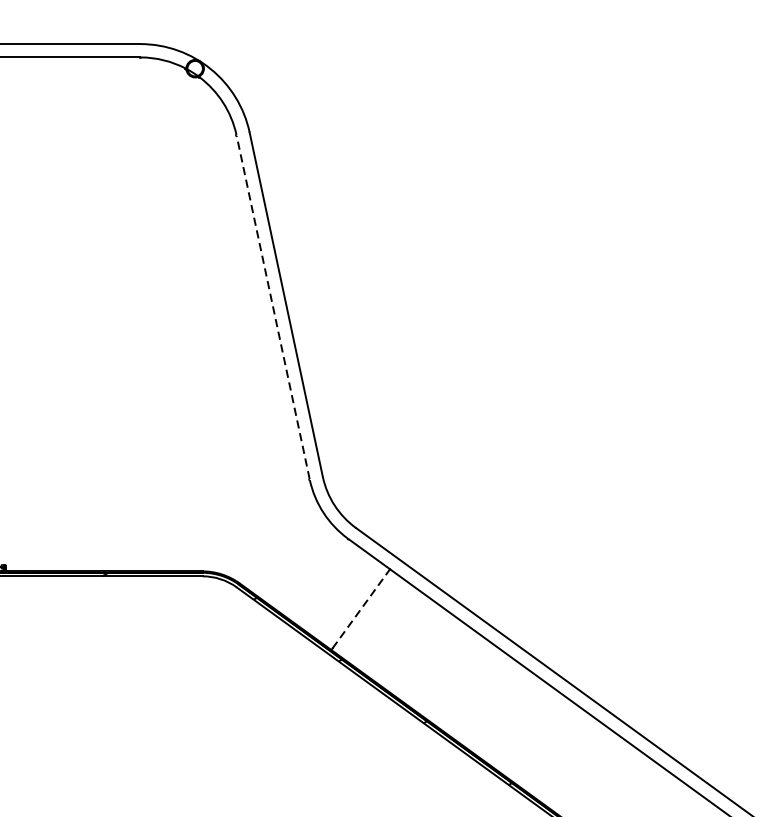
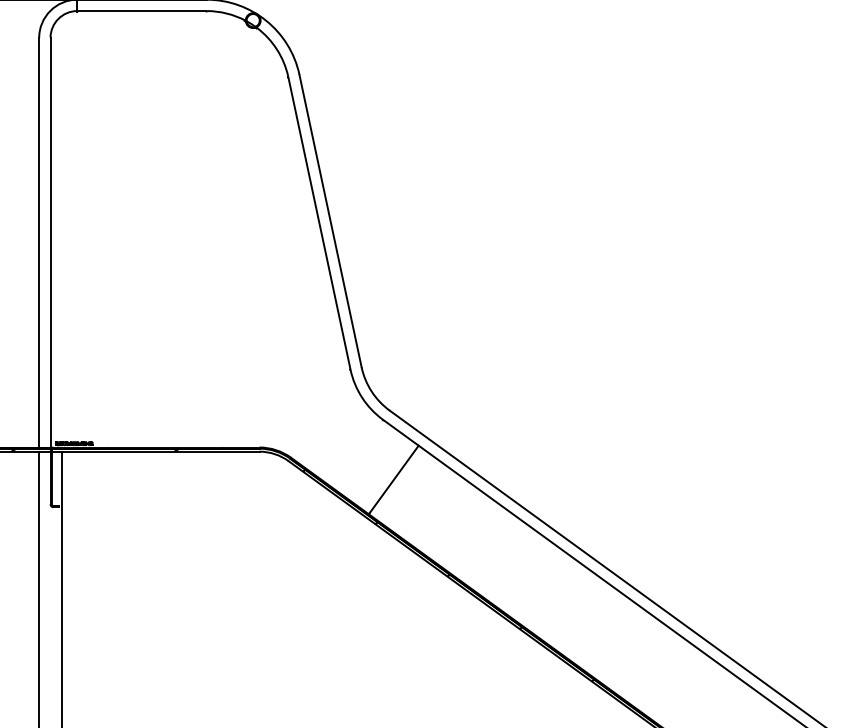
line: (273, 307) -> (319, 223), dashed -> solid
line: (361, 609) -> (394, 479), dashed -> solid

